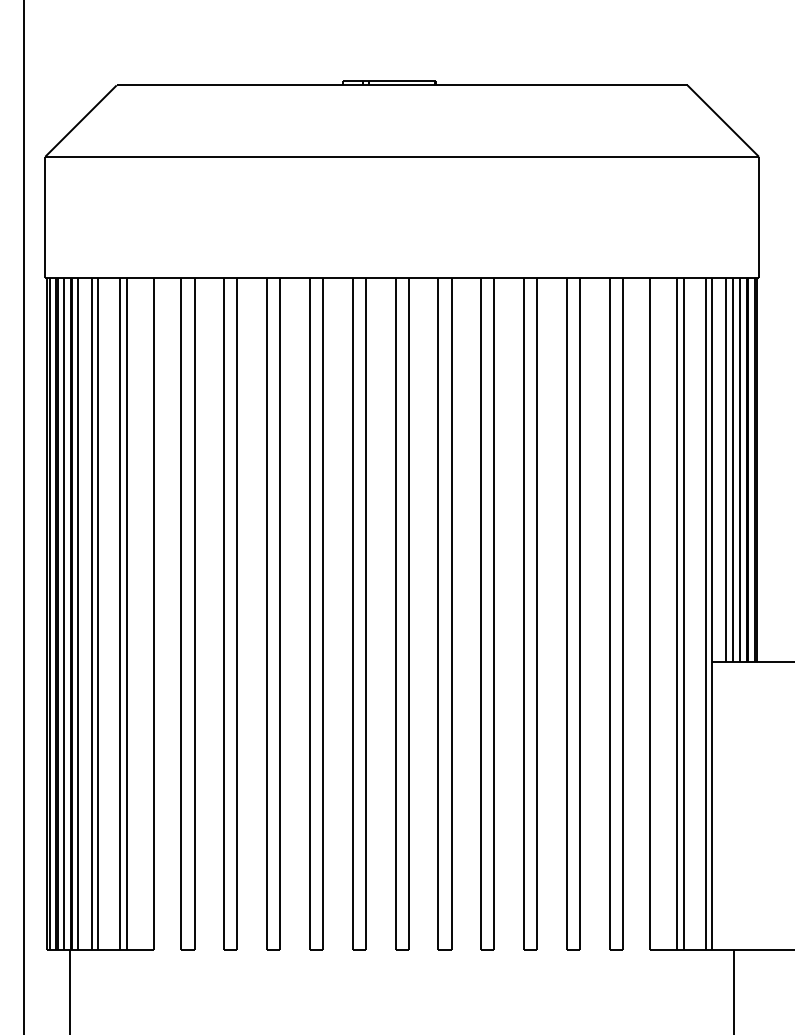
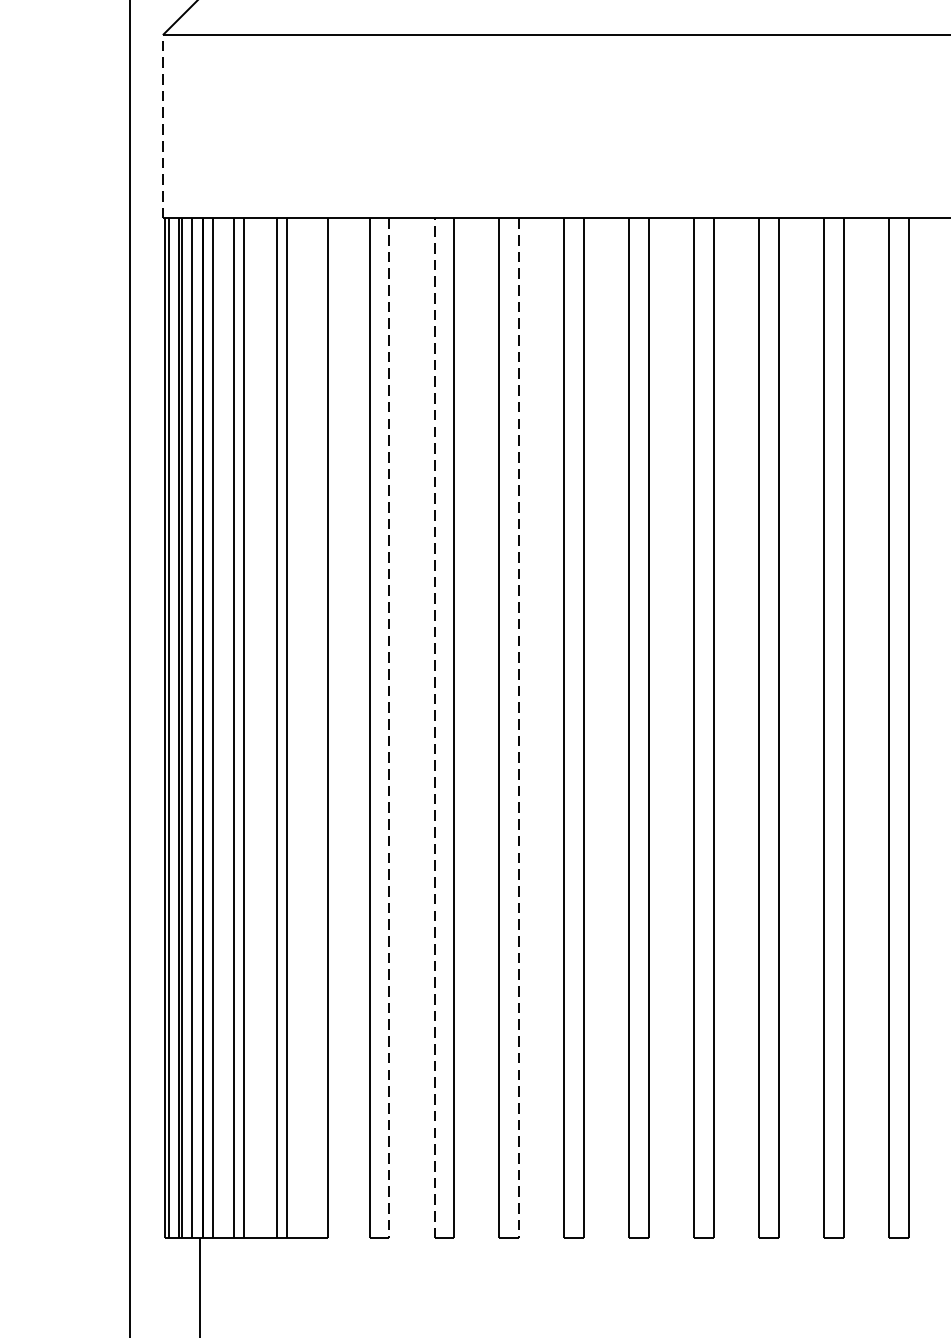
line: (45, 216) -> (163, 125), solid -> dashed
line: (224, 613) -> (434, 728), solid -> dashed
line: (194, 614) -> (389, 729), solid -> dashed
line: (280, 614) -> (519, 729), solid -> dashed

